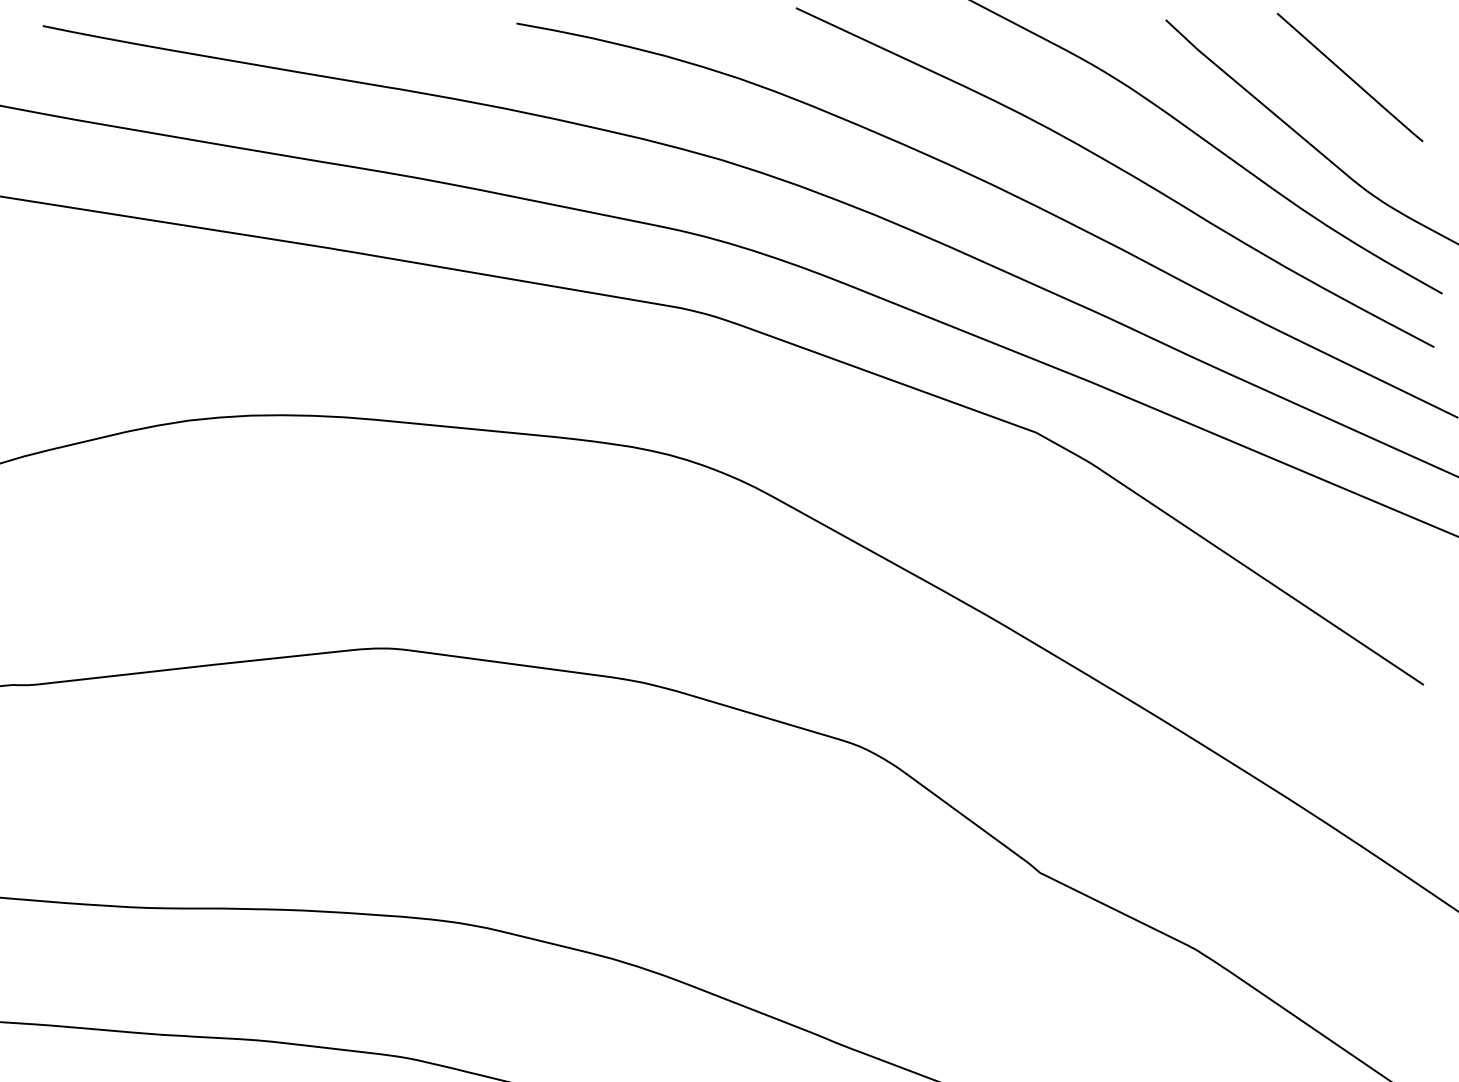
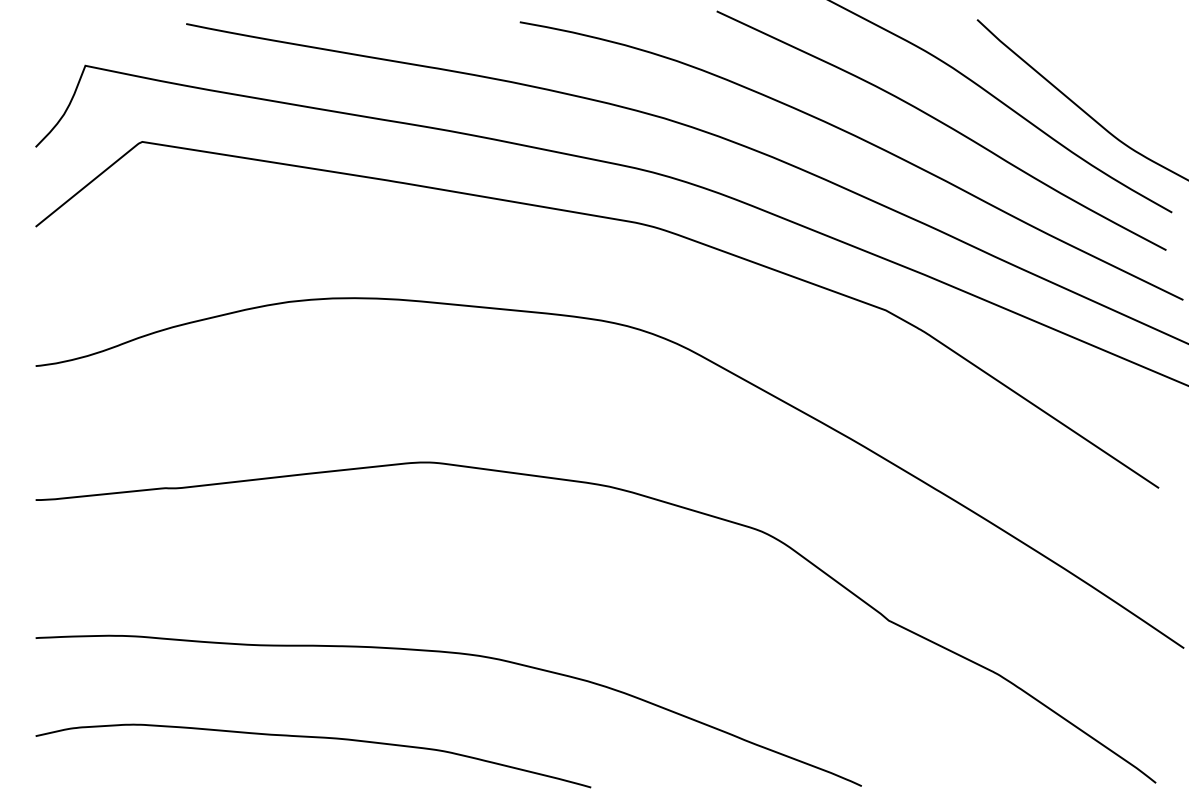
line: (1349, 76) -> (1106, 59), removed

